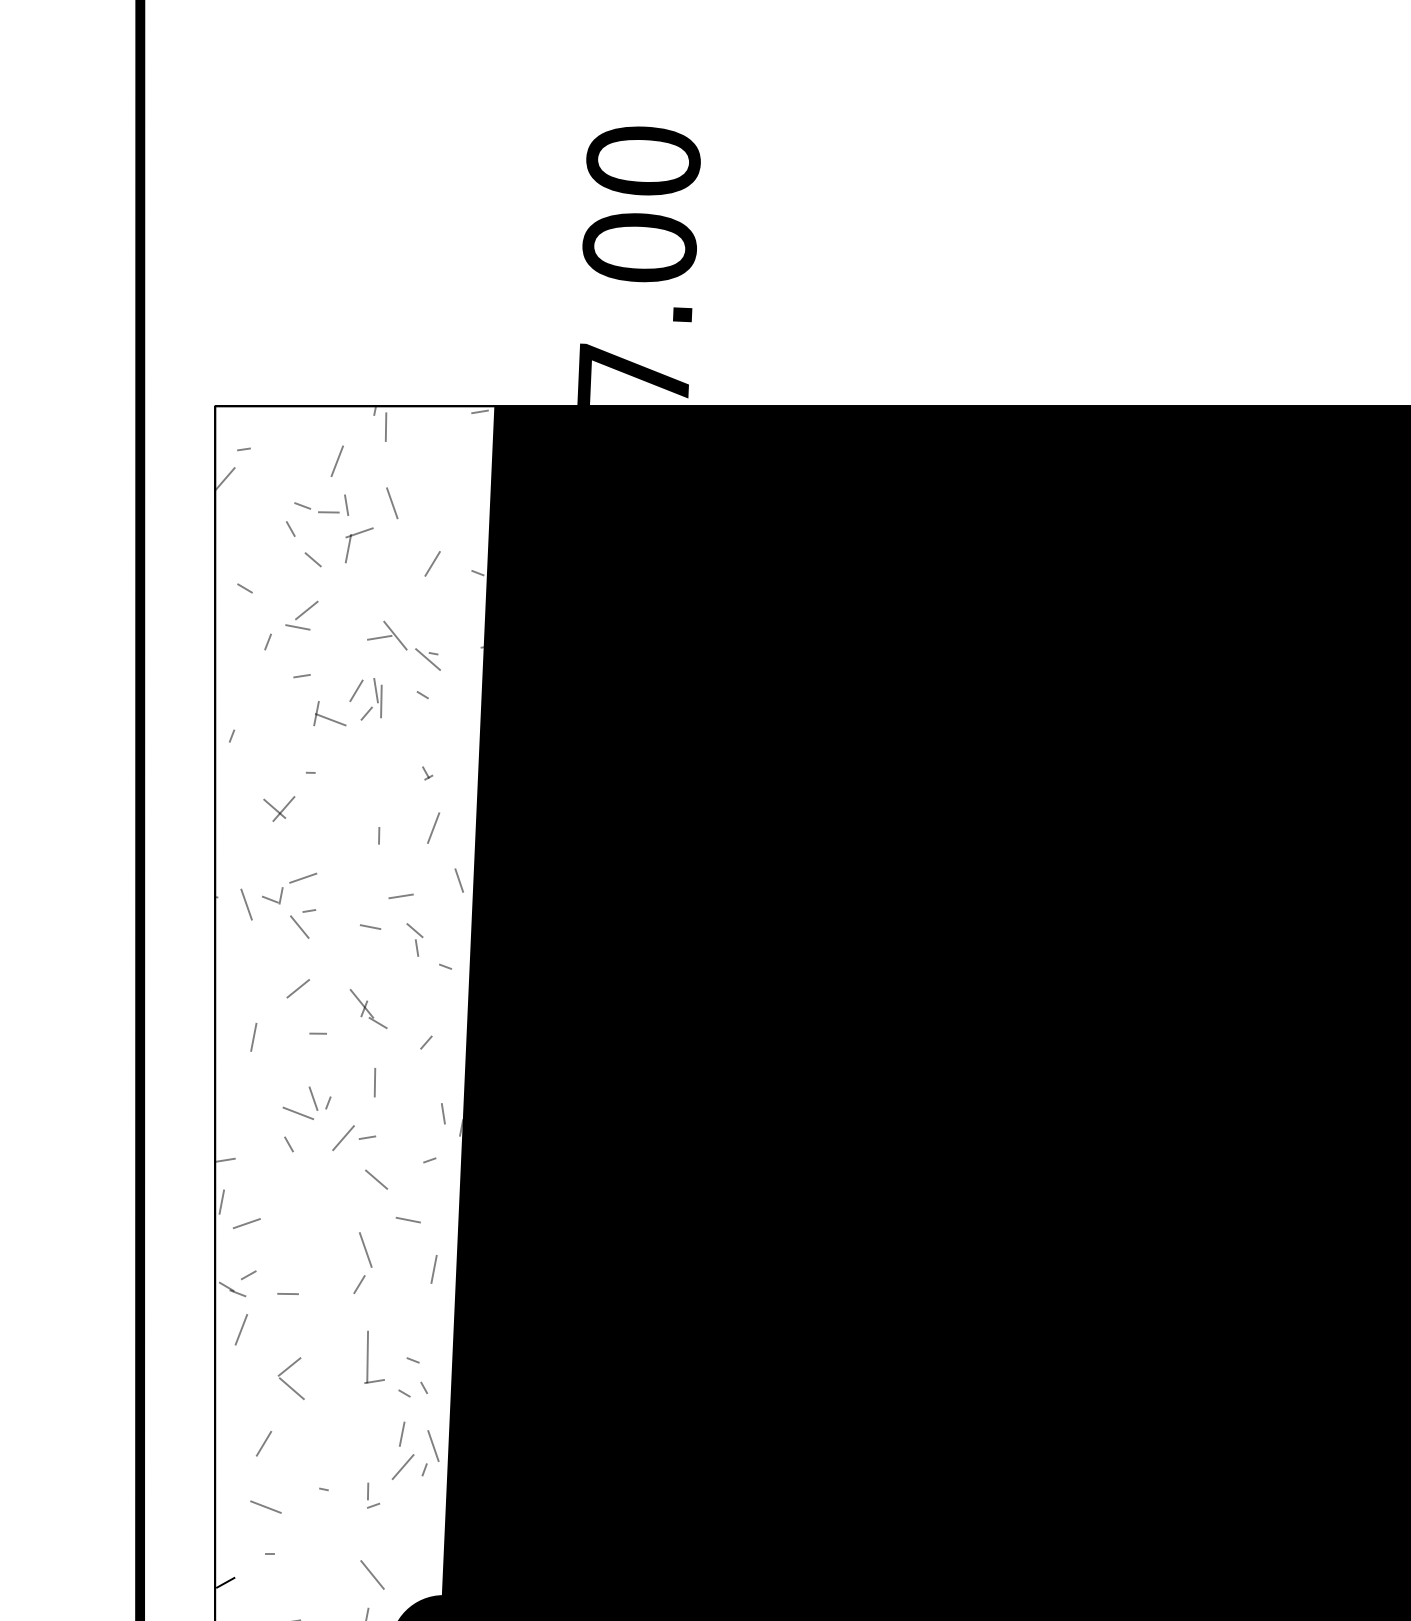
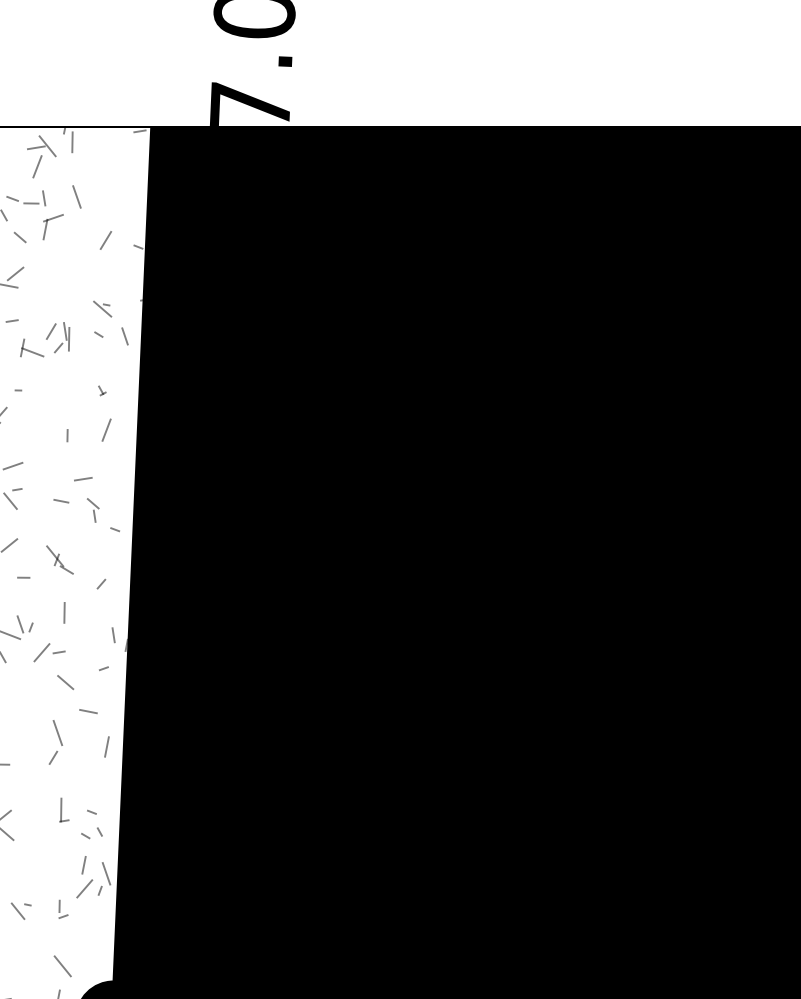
part: (387, 635) -> (41, 146), moved
line: (458, 880) -> (124, 336), moved
part: (374, 1357) -> (64, 810), size x0.62
line: (309, 1498) -> (17, 911), added

